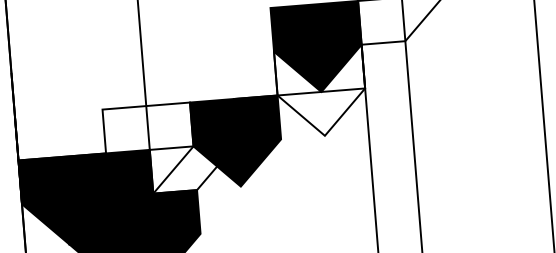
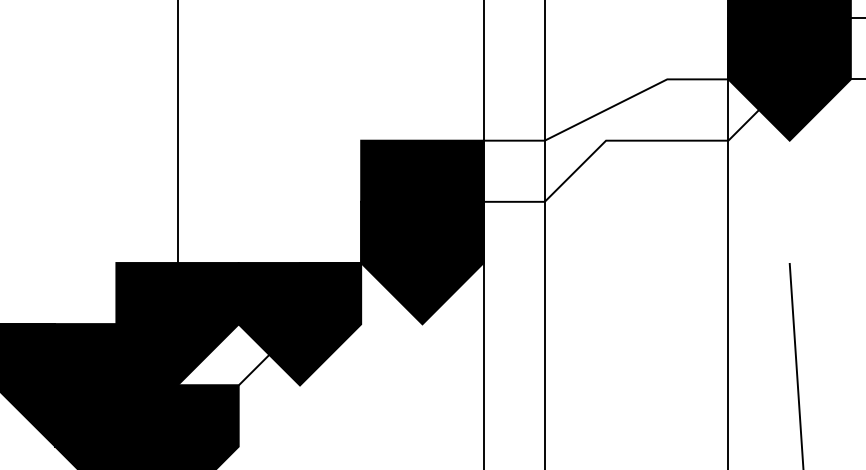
fill: (321, 91) -> (422, 262), added
fill: (149, 150) -> (177, 324), added

